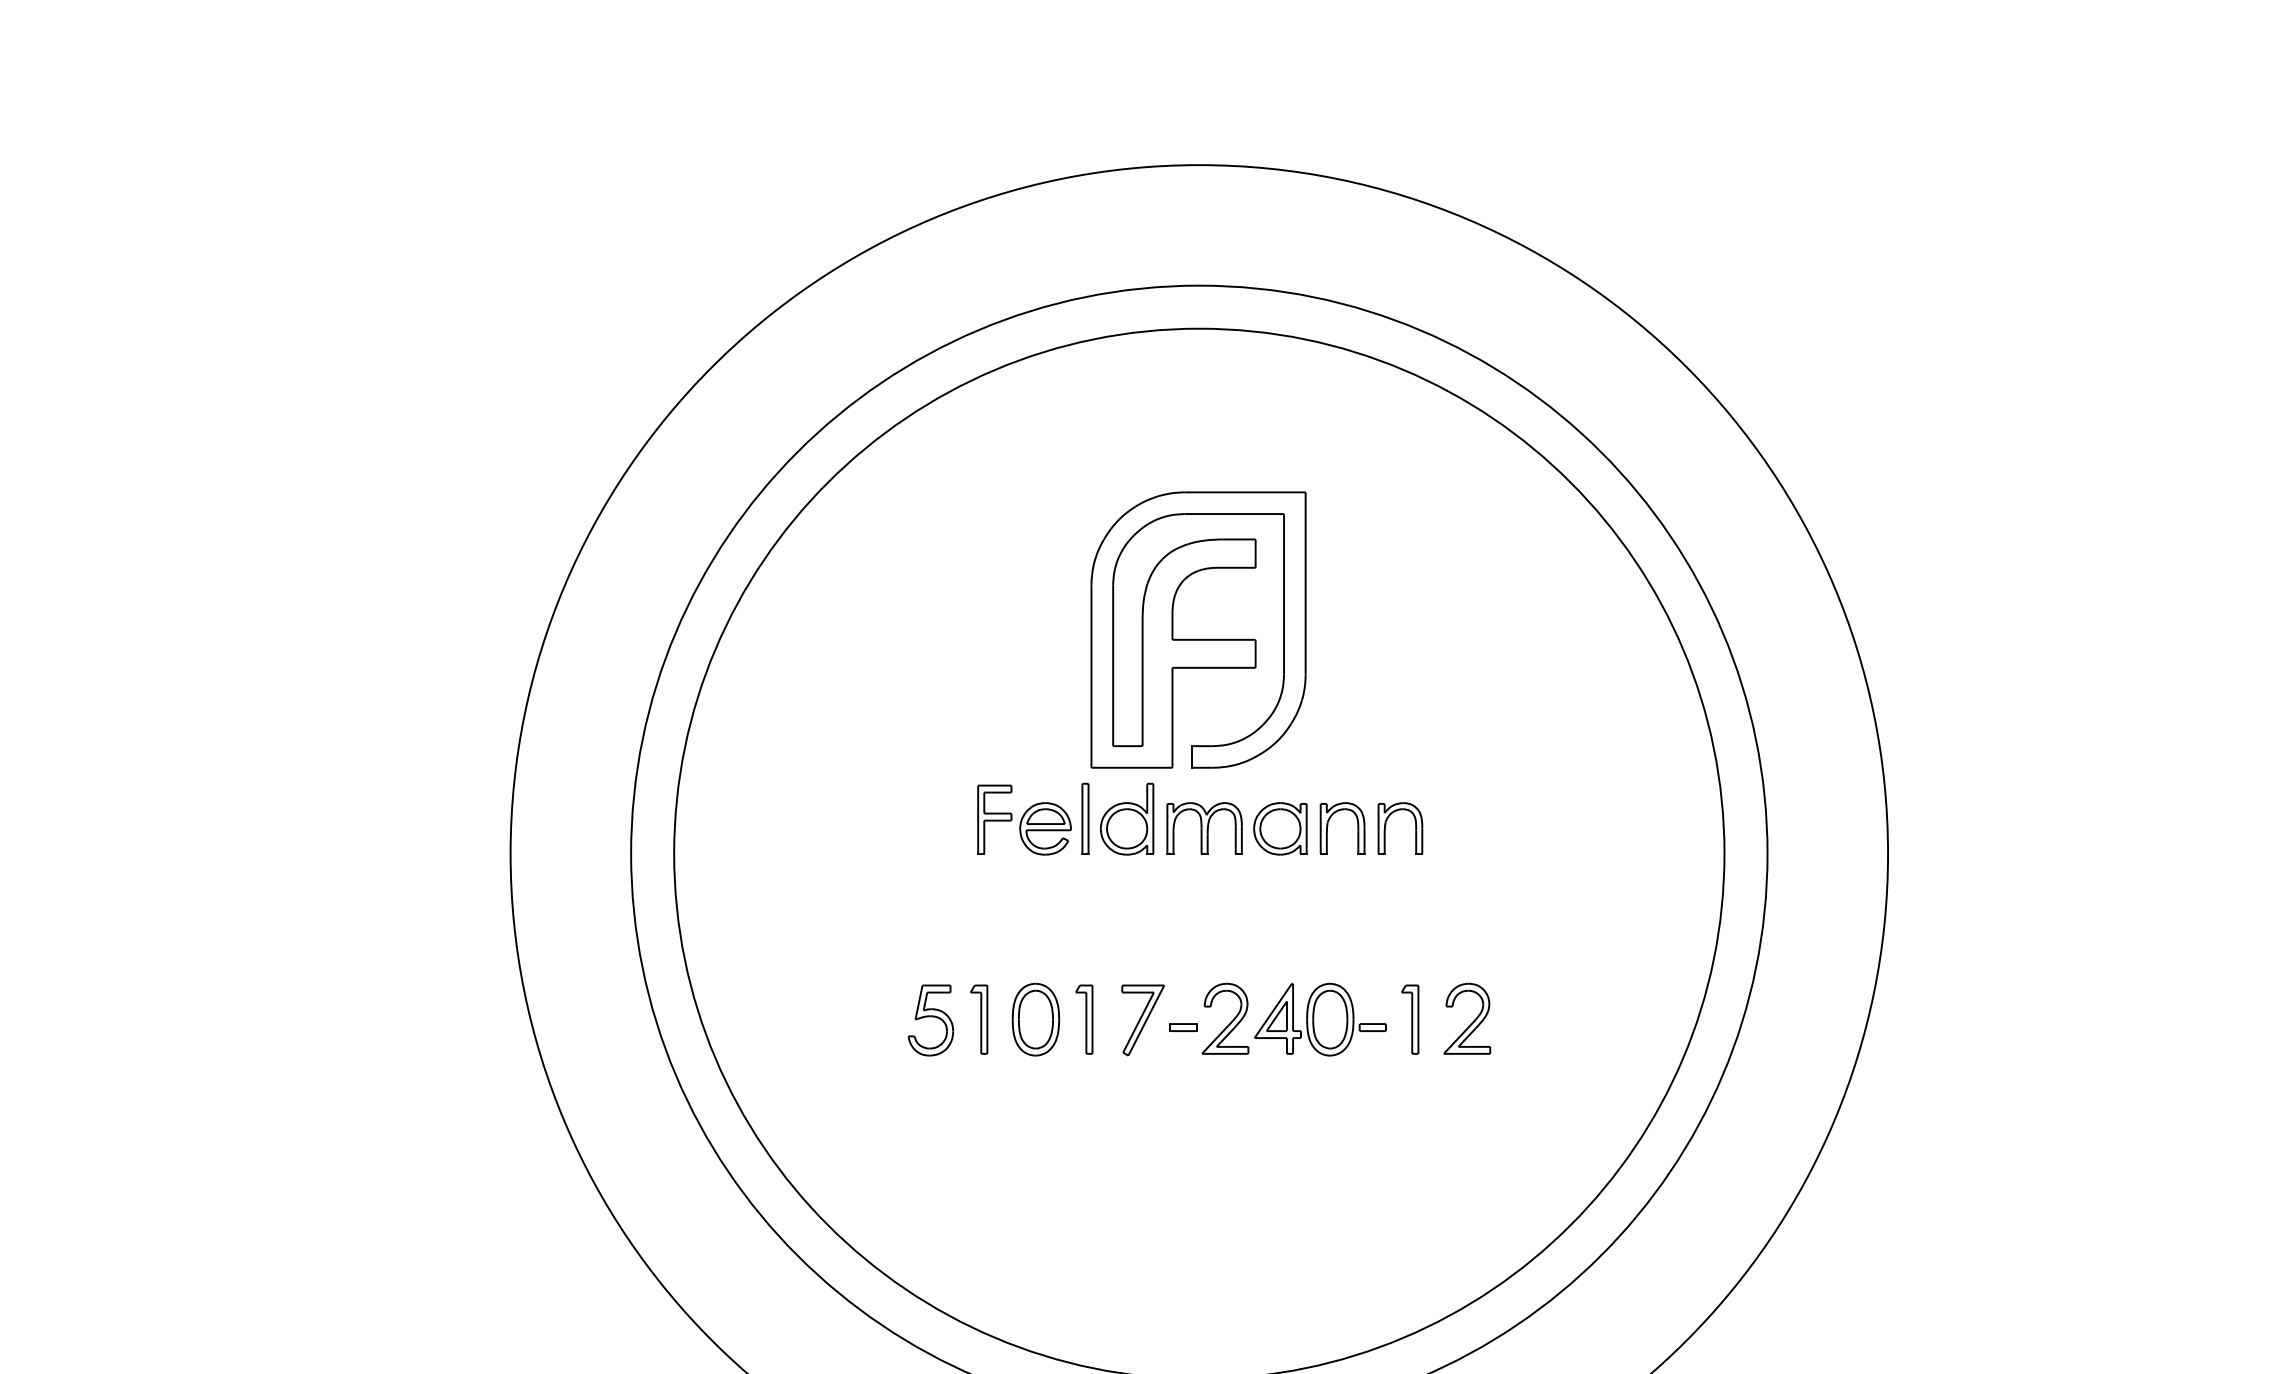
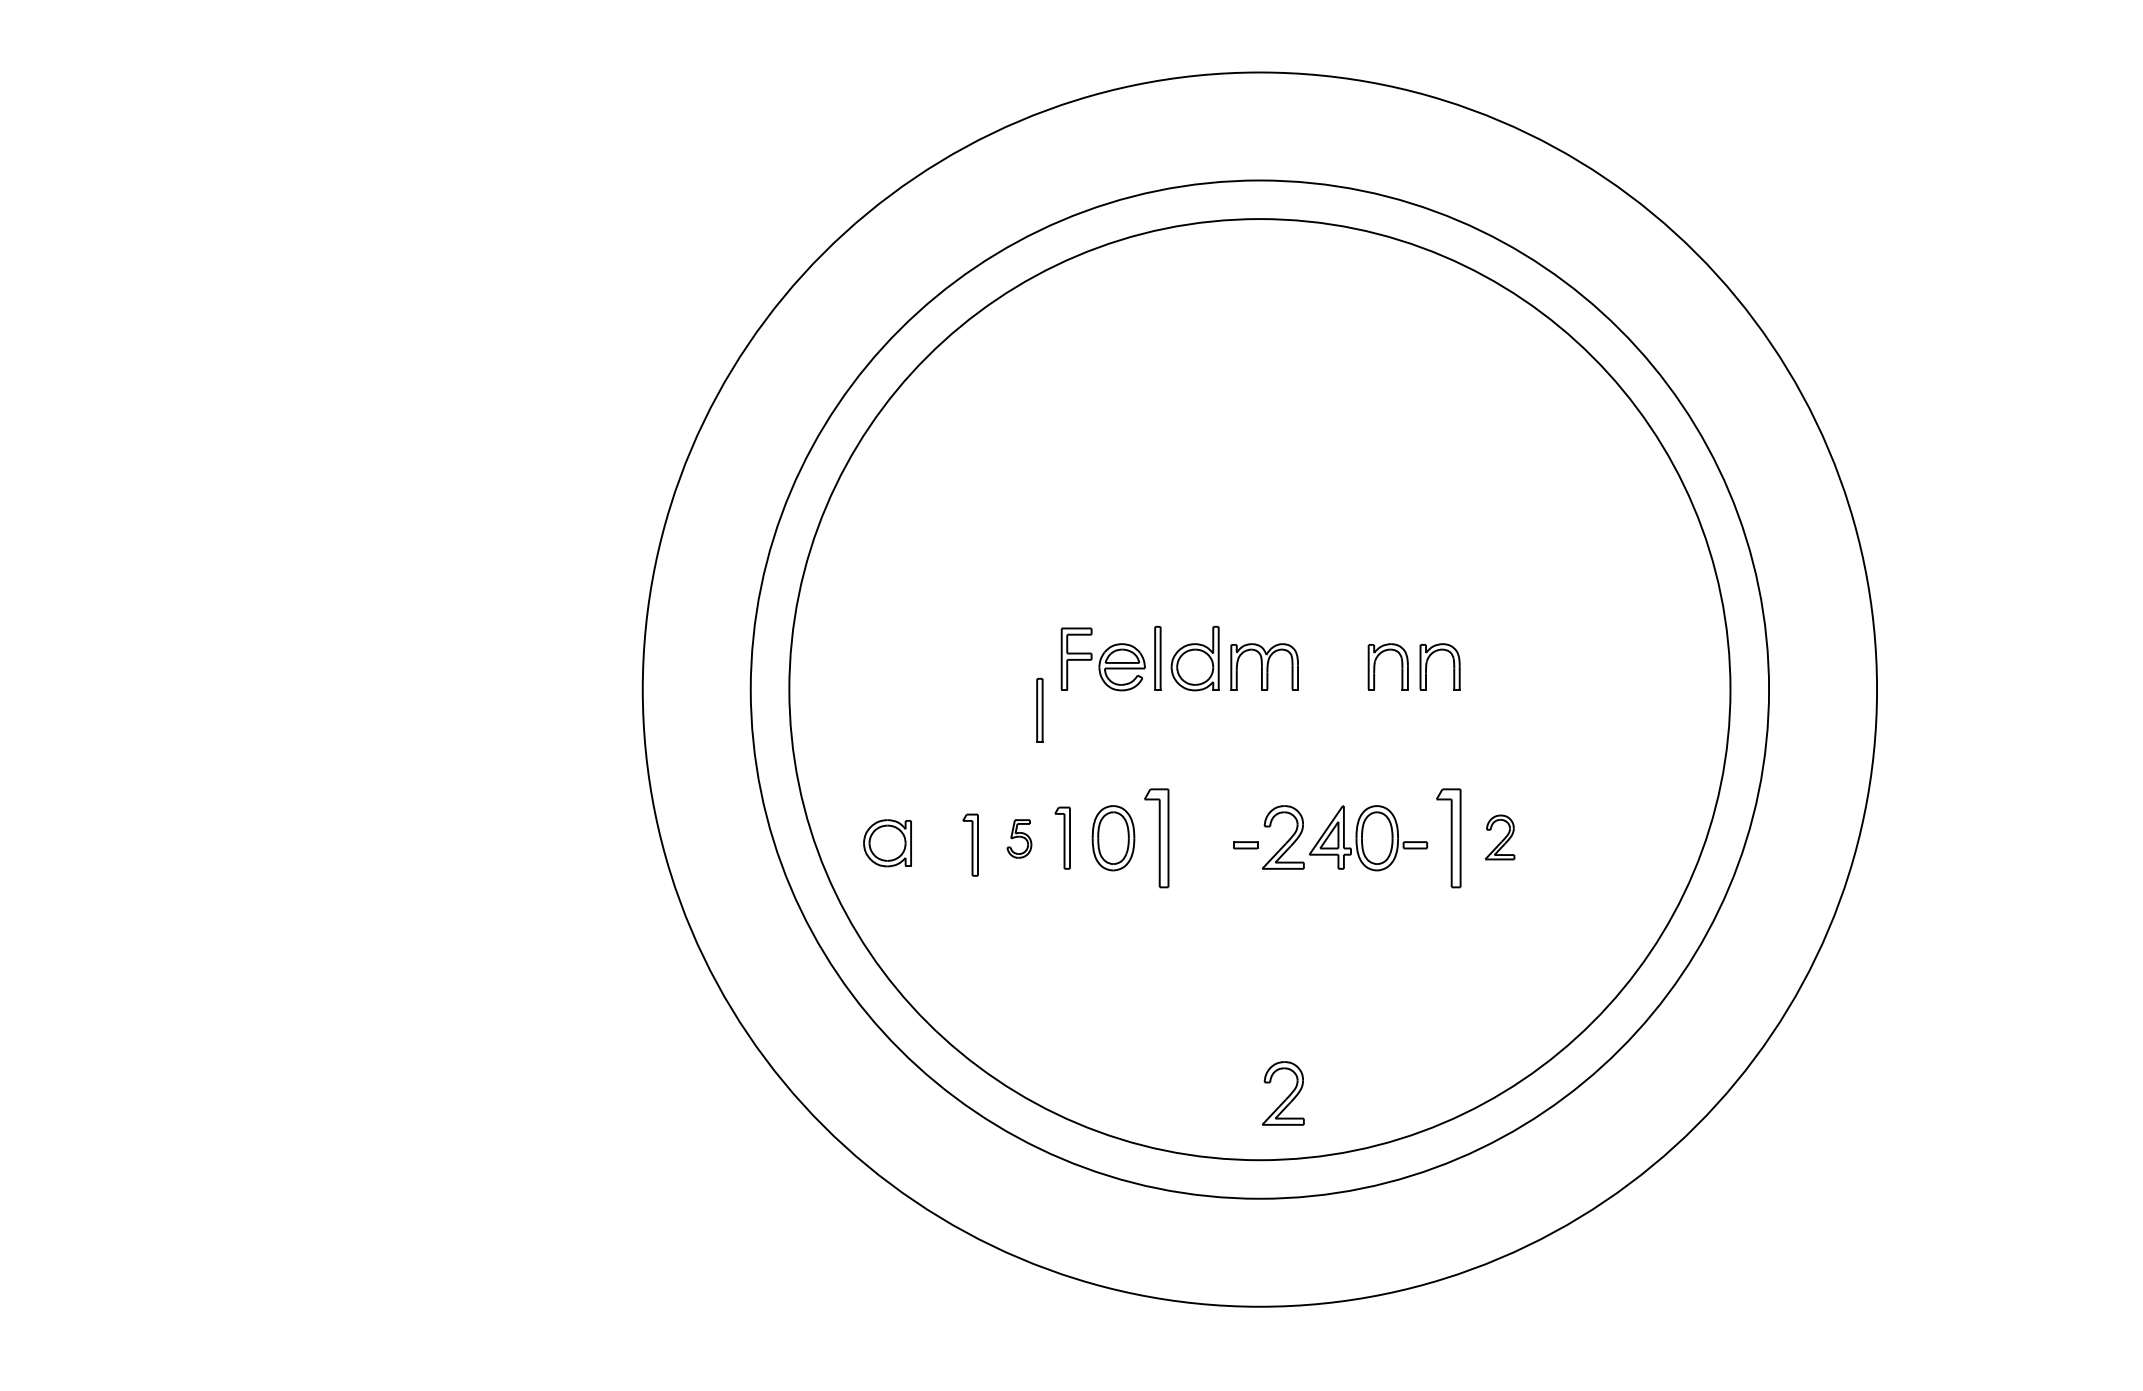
part: (1198, 639) -> (1259, 497), removed
part: (1280, 829) -> (887, 843), moved
part: (953, 877) -> (1039, 710), added
part: (1083, 1018) -> (1156, 837), size x1.6
part: (1409, 1018) -> (1448, 837), size x1.6
part: (1466, 1018) -> (1499, 837), size x0.7
part: (931, 1019) -> (1019, 838), size x0.6
part: (1143, 1019) -> (1209, 838), removed
part: (876, 1026) -> (970, 844), added
part: (1224, 1304) -> (1282, 1093), added

